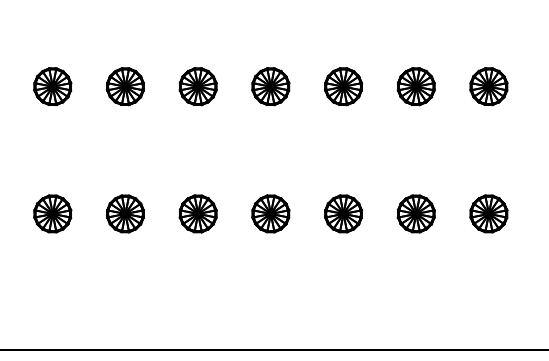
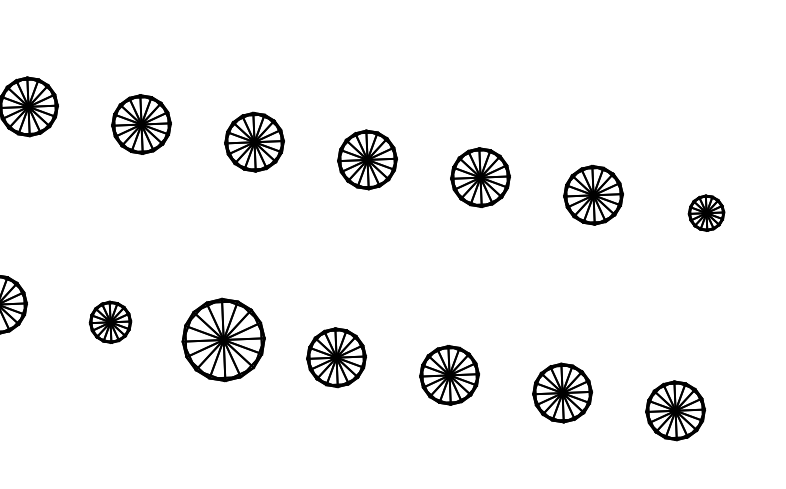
part: (488, 86) -> (705, 212), size x0.6
part: (125, 213) -> (110, 321), size x0.7
part: (197, 213) -> (222, 339), size x1.4

